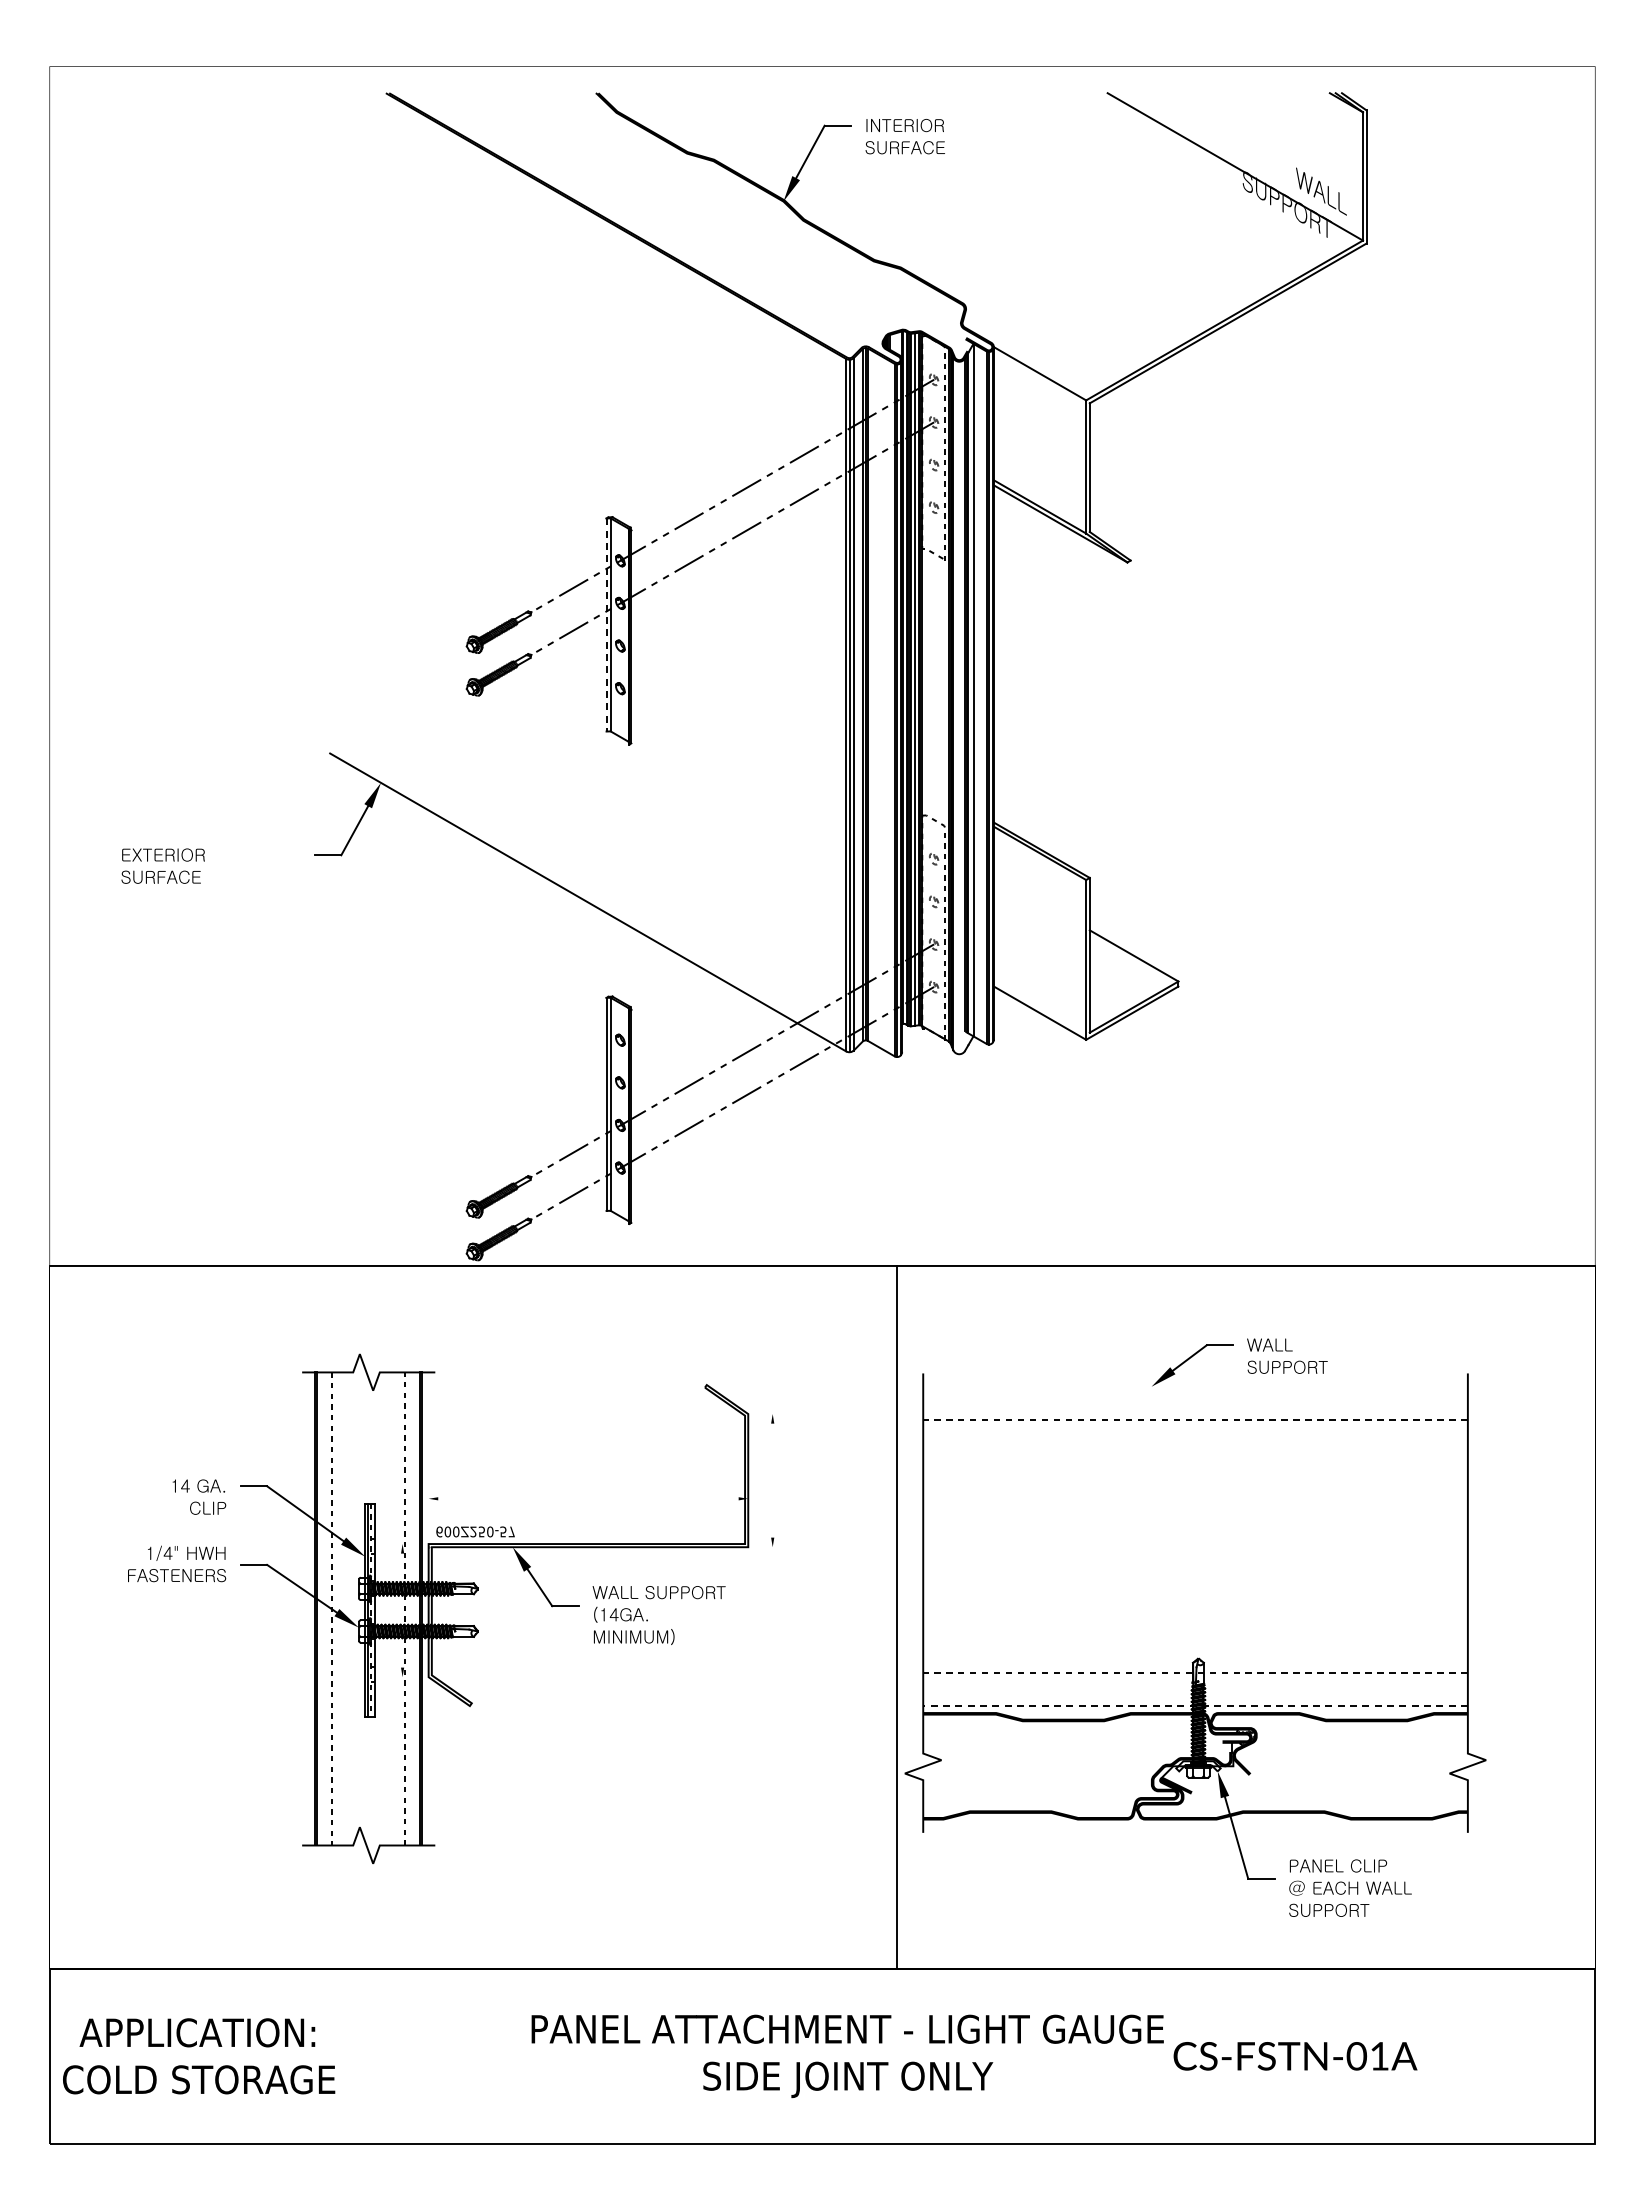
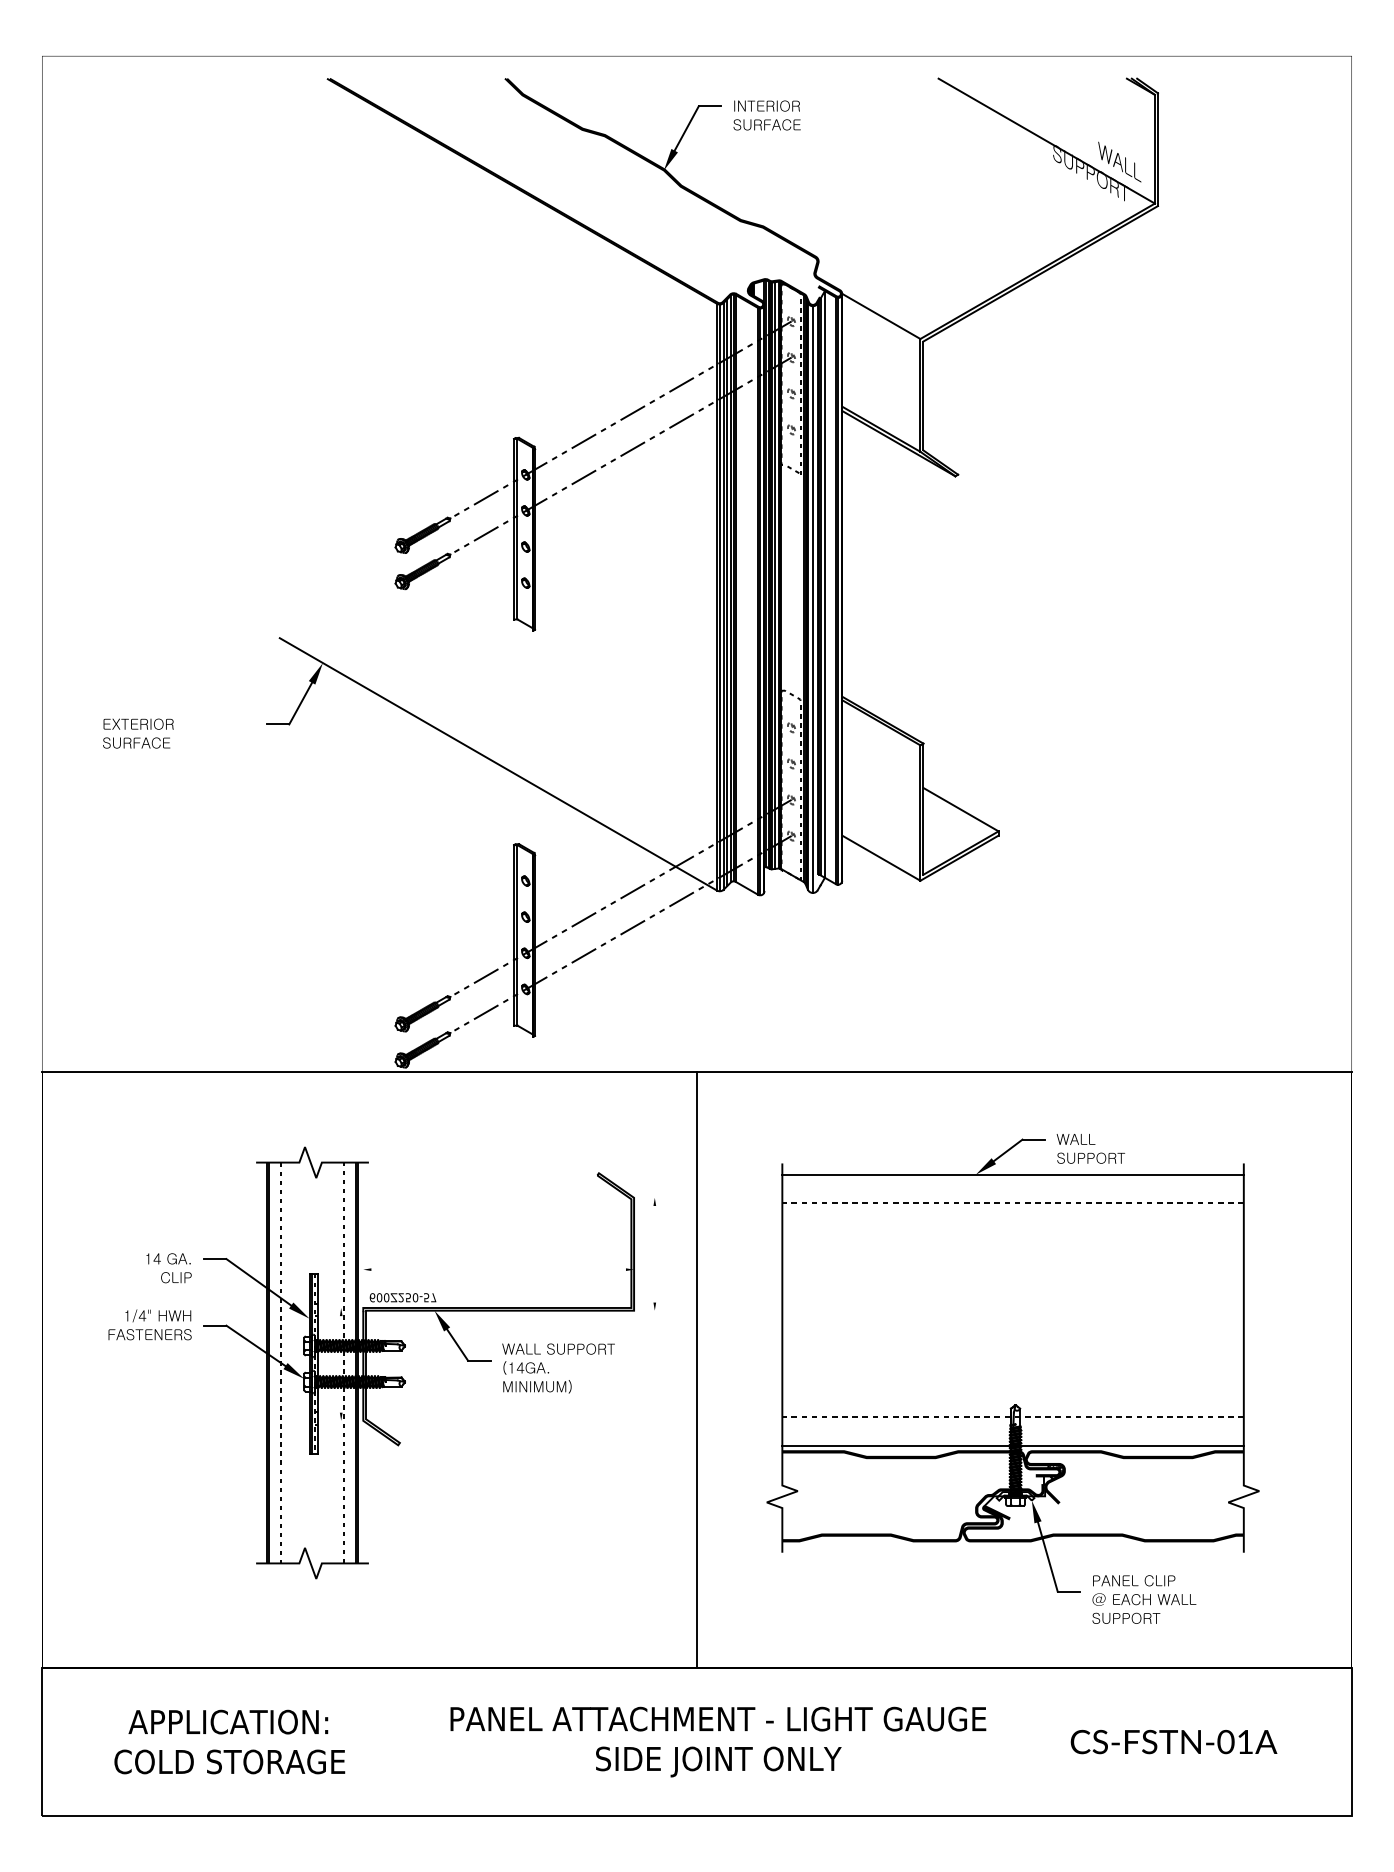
line: (606, 625) -> (513, 529), dashed -> solid
line: (858, 699) -> (727, 592), added
line: (959, 707) -> (813, 599), added
line: (1195, 1386) -> (1013, 1174), added
line: (896, 1616) -> (697, 1369), moved
line: (1195, 1706) -> (1013, 1445), dashed -> solid
text: (199, 2056) -> (230, 1742), moved
text: (1295, 2056) -> (1174, 1742), moved

